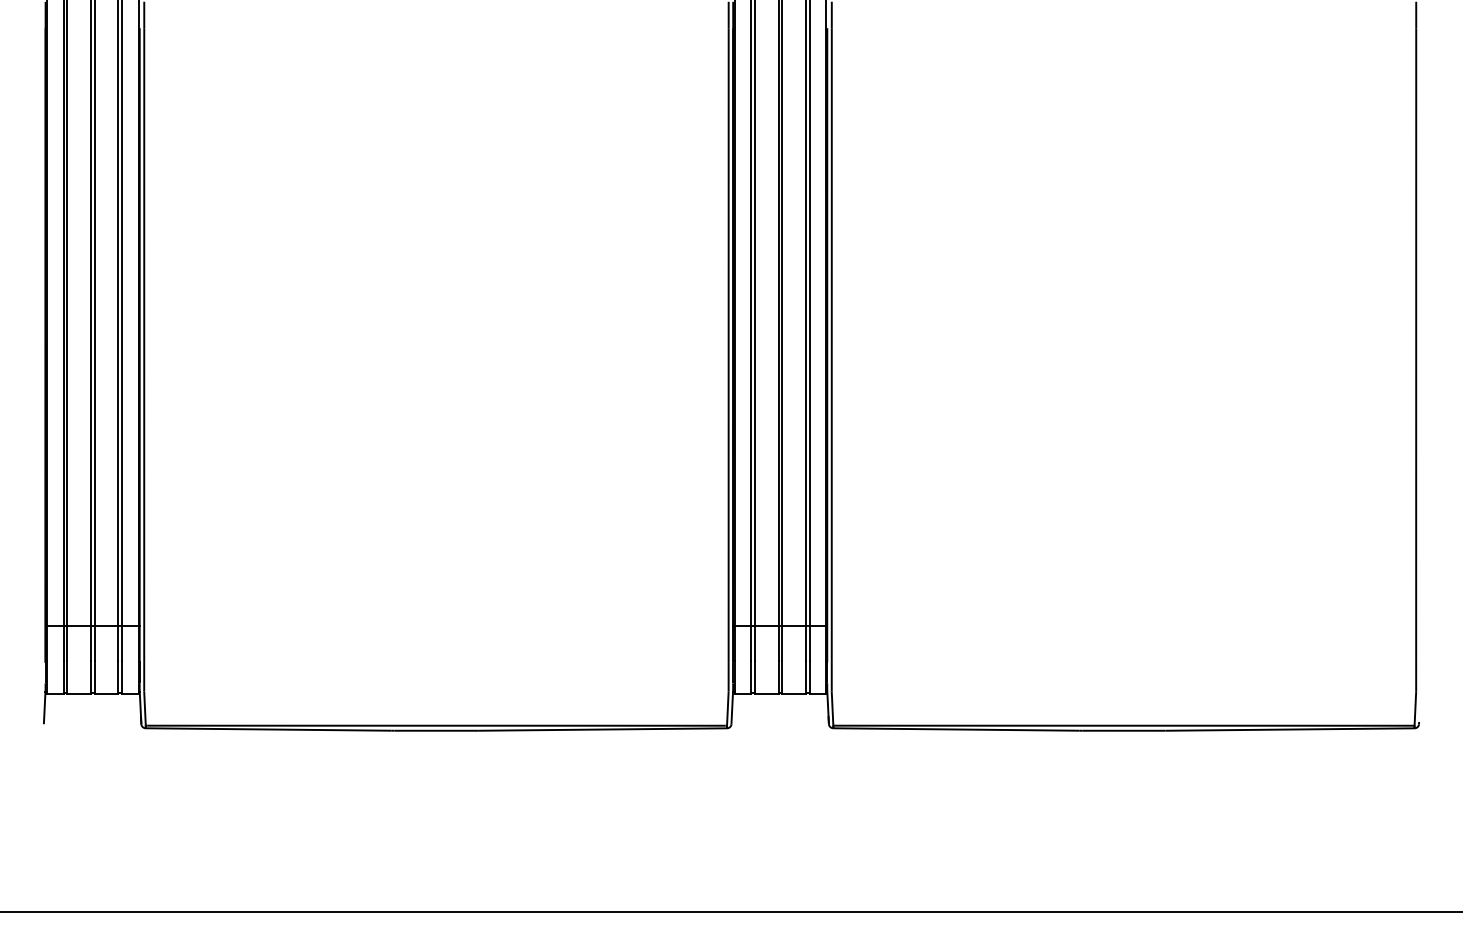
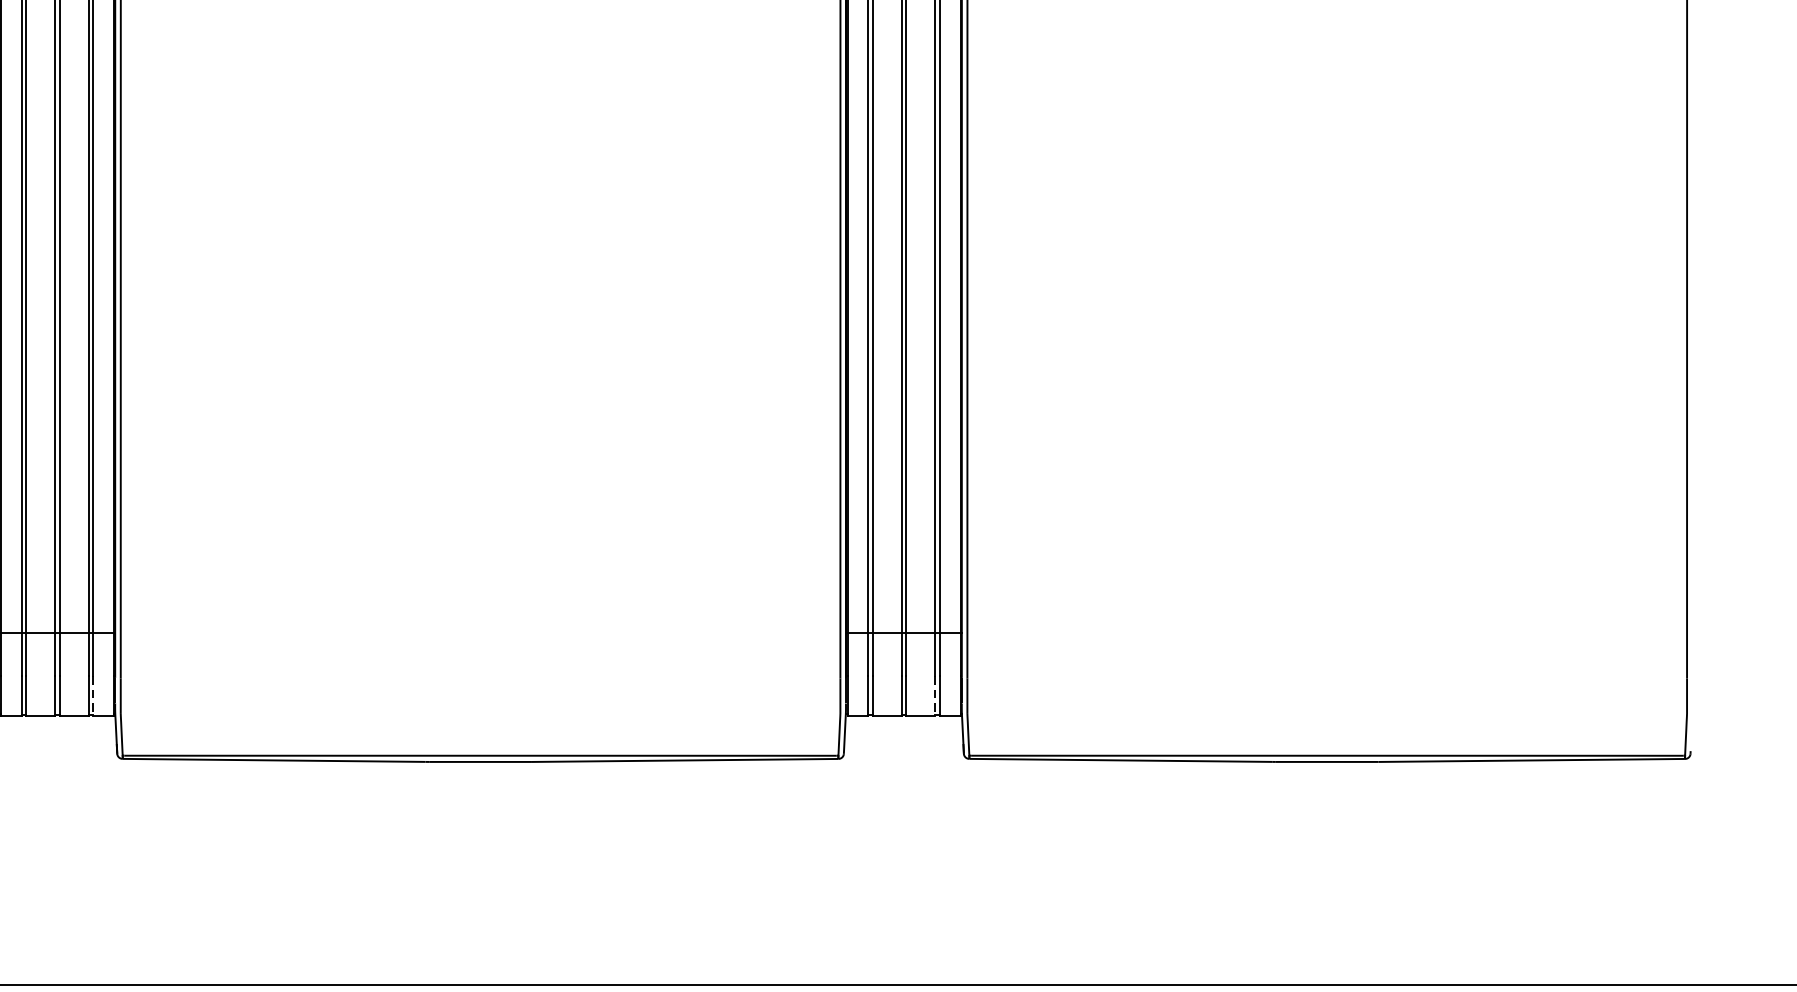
line: (122, 677) -> (94, 696), solid -> dashed
line: (805, 677) -> (935, 696), solid -> dashed

